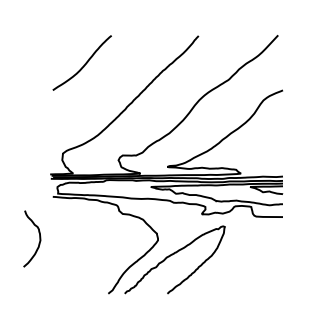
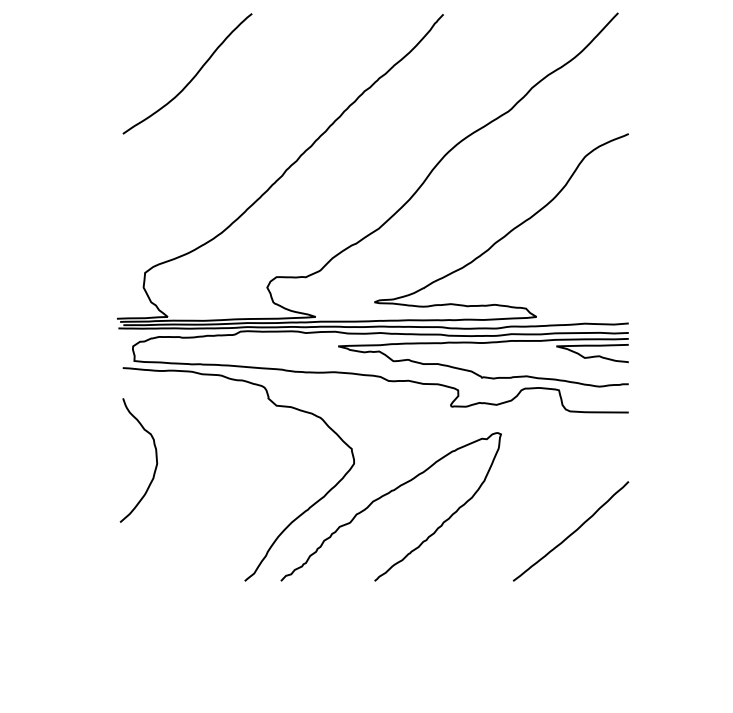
curve: (39, 238) -> (155, 459), moved
curve: (256, 271) -> (570, 532), added

